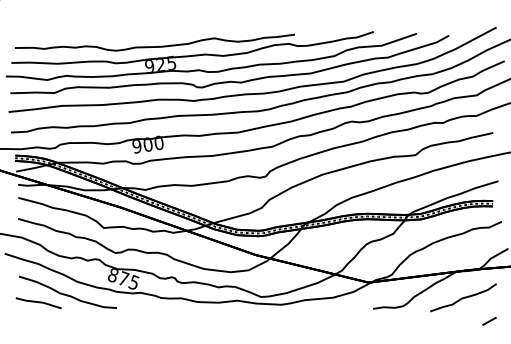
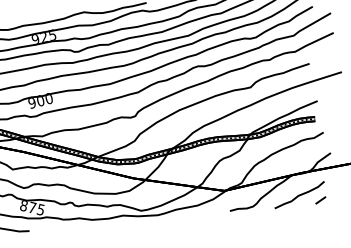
line: (489, 321) -> (320, 200), moved

